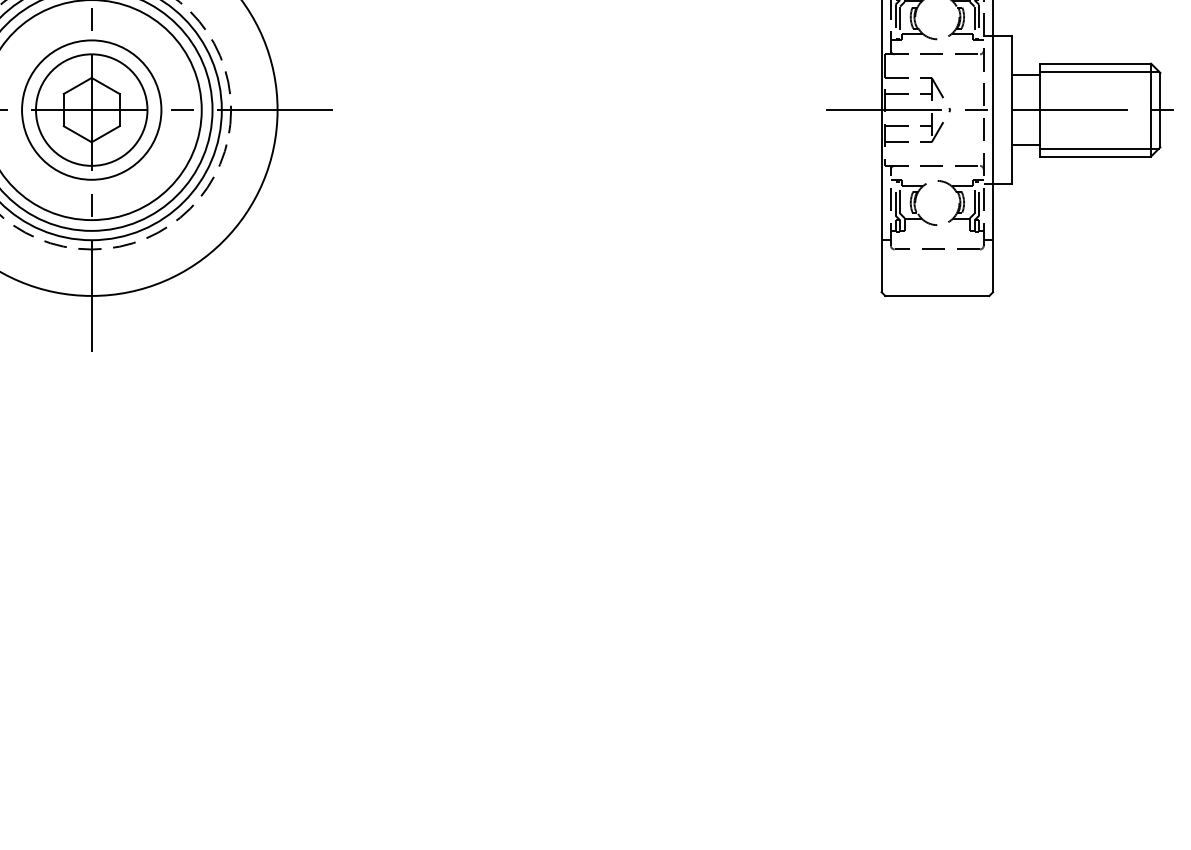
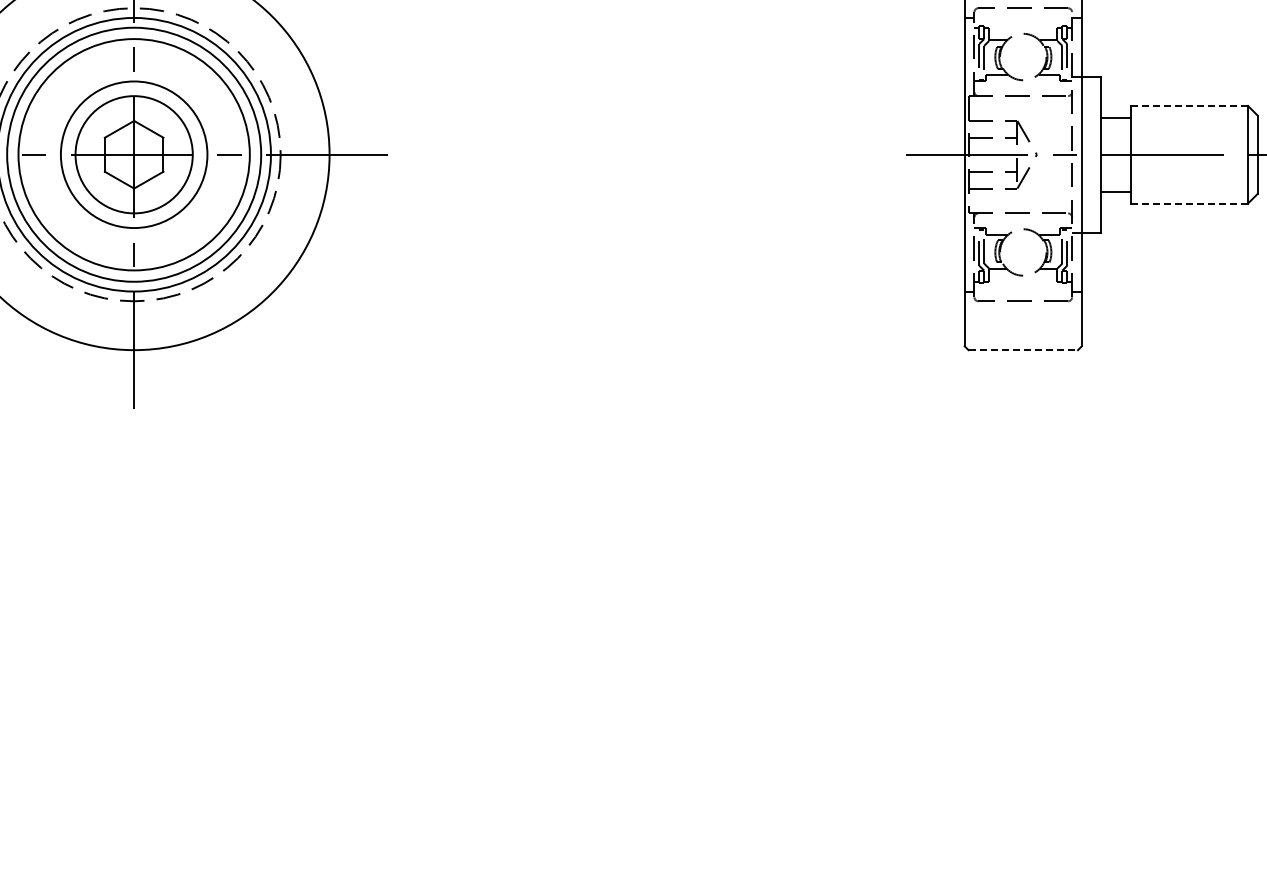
line: (1095, 63) -> (1189, 105), solid -> dashed
line: (1099, 71) -> (1193, 114), removed
line: (1099, 148) -> (1193, 195), removed
line: (1095, 156) -> (1189, 203), solid -> dashed
line: (937, 296) -> (1023, 350), solid -> dashed

